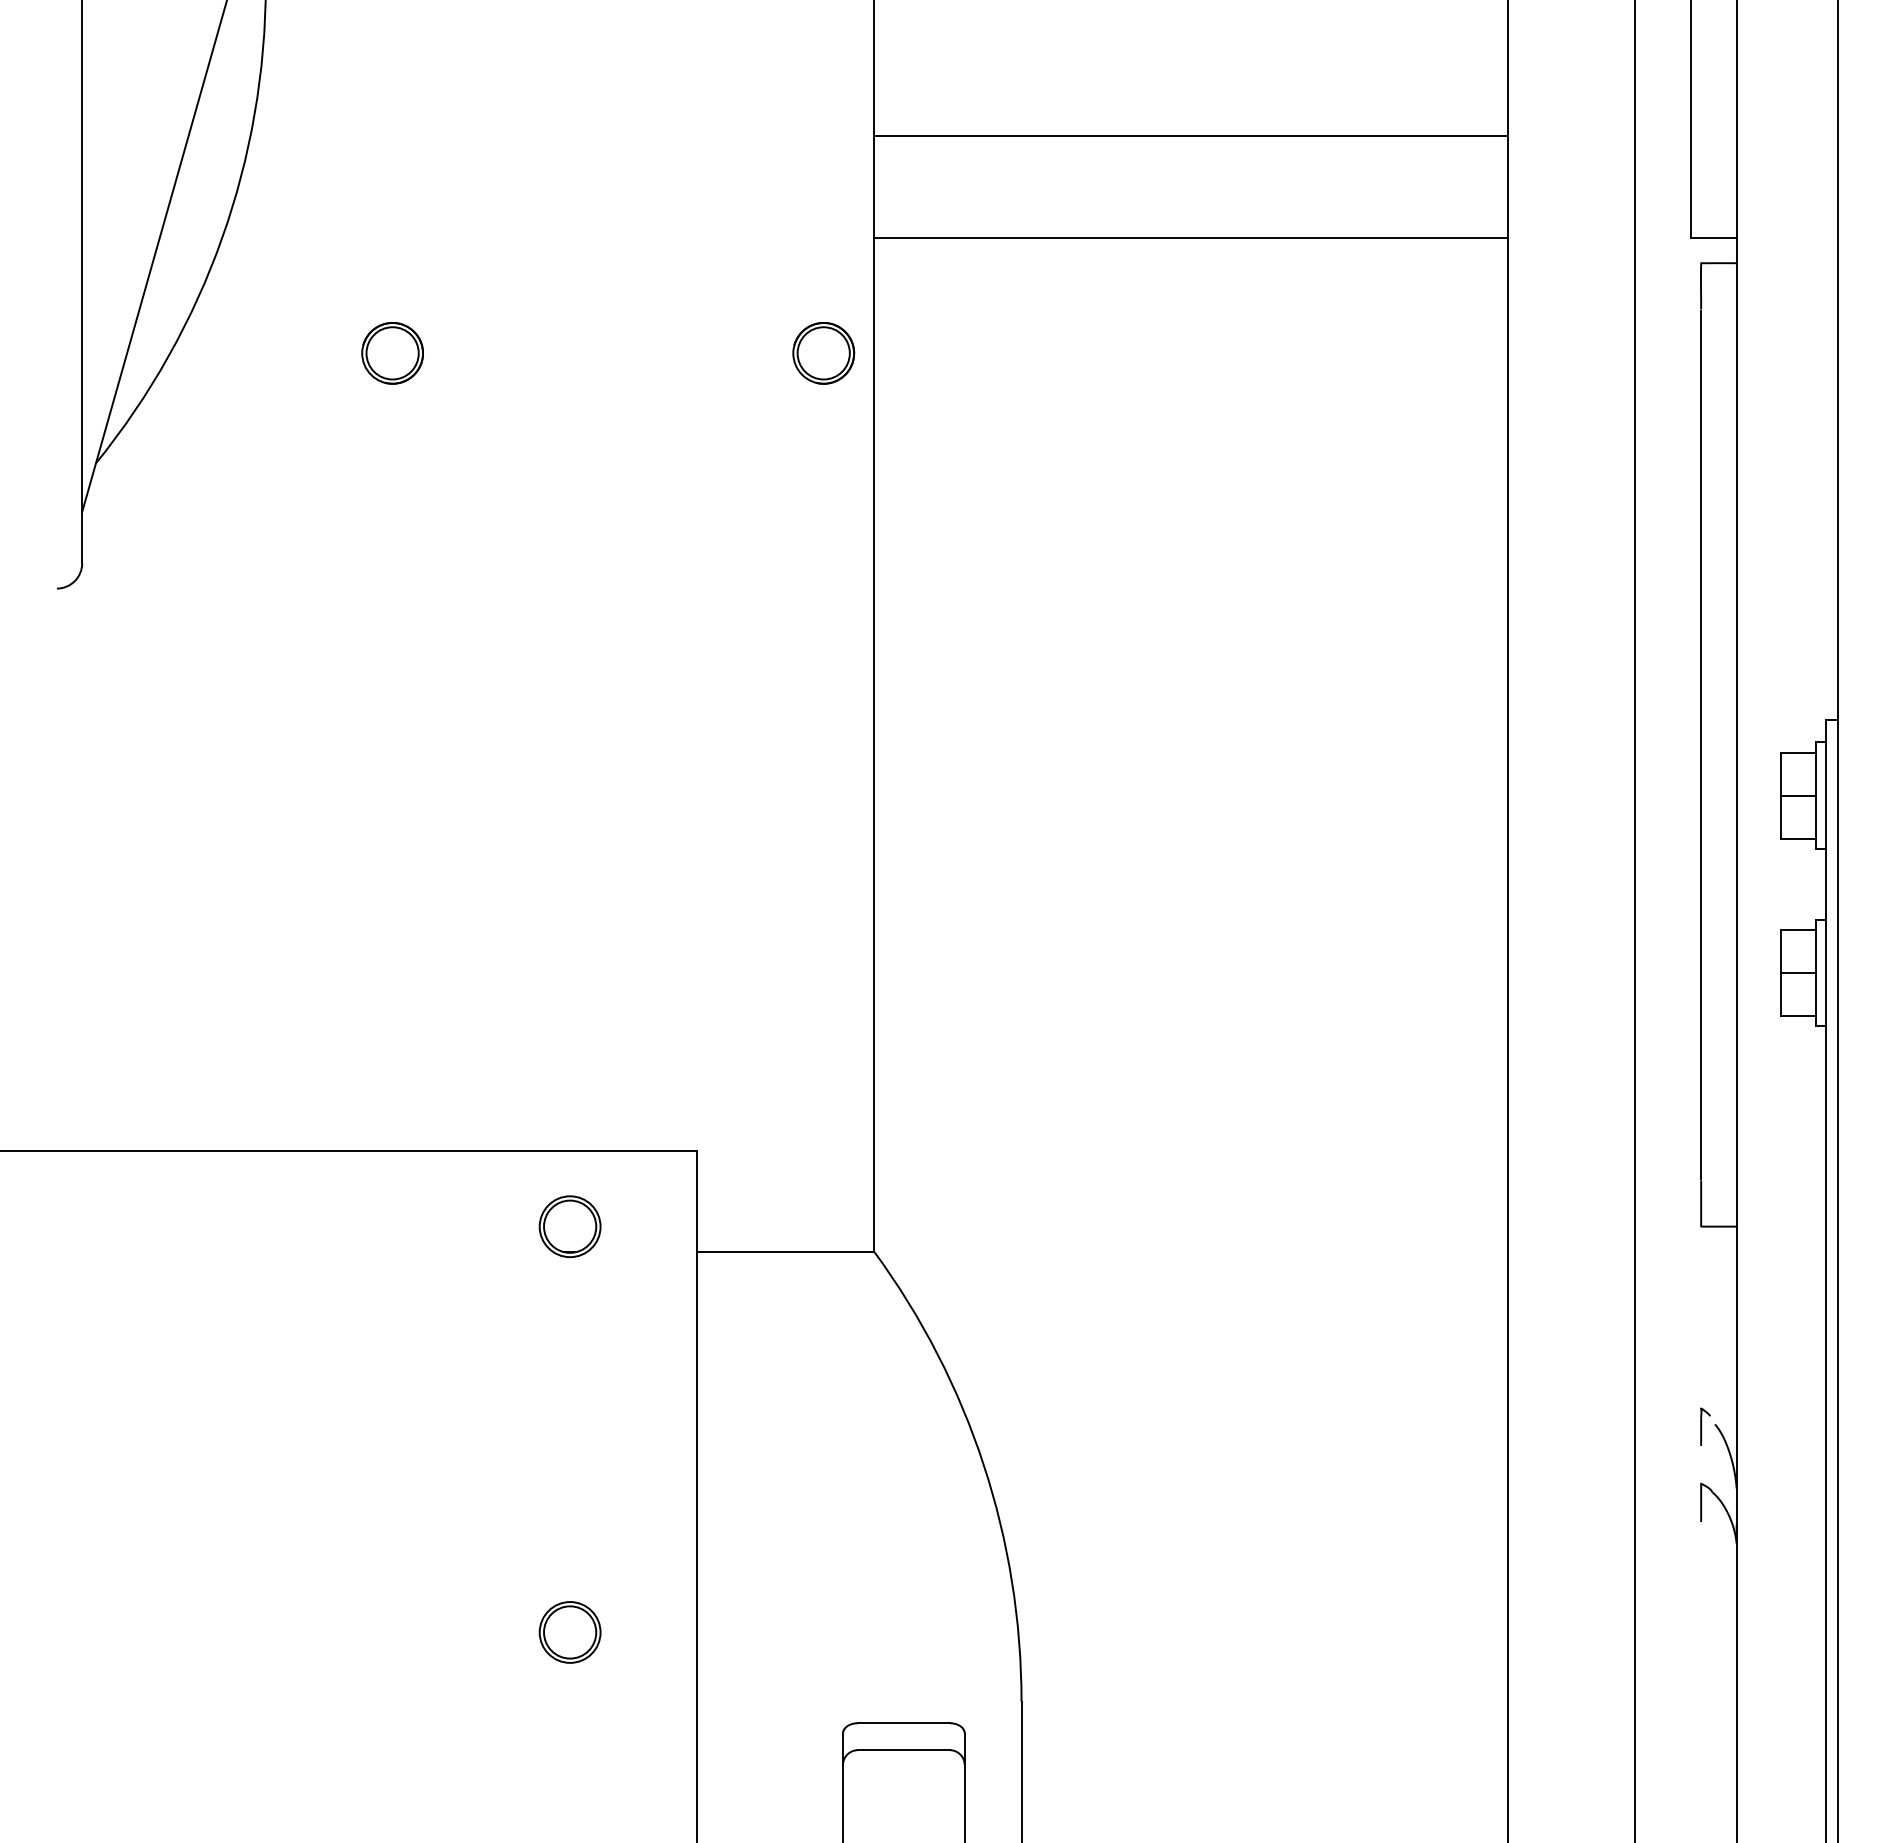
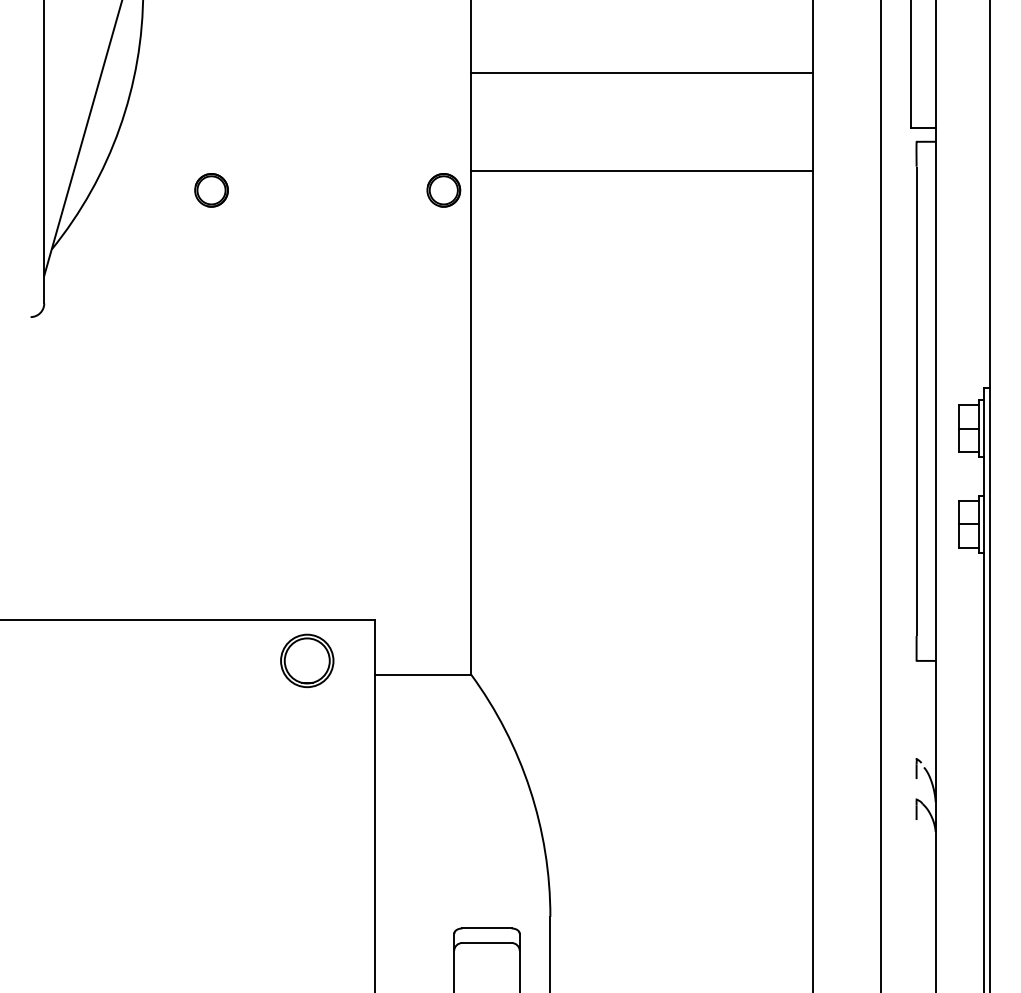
line: (1190, 238) -> (641, 171), moved
part: (568, 1225) -> (306, 660), size x1.6
part: (568, 1632) -> (306, 879), removed

